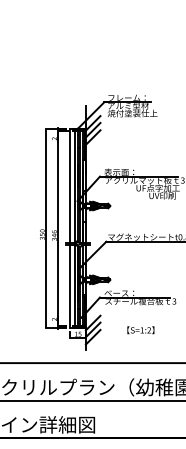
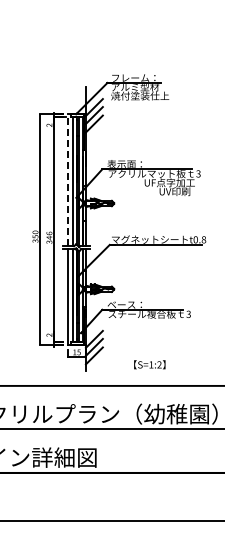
line: (70, 186) -> (67, 180), solid -> dashed
text: (140, 330) -> (149, 364), moved

